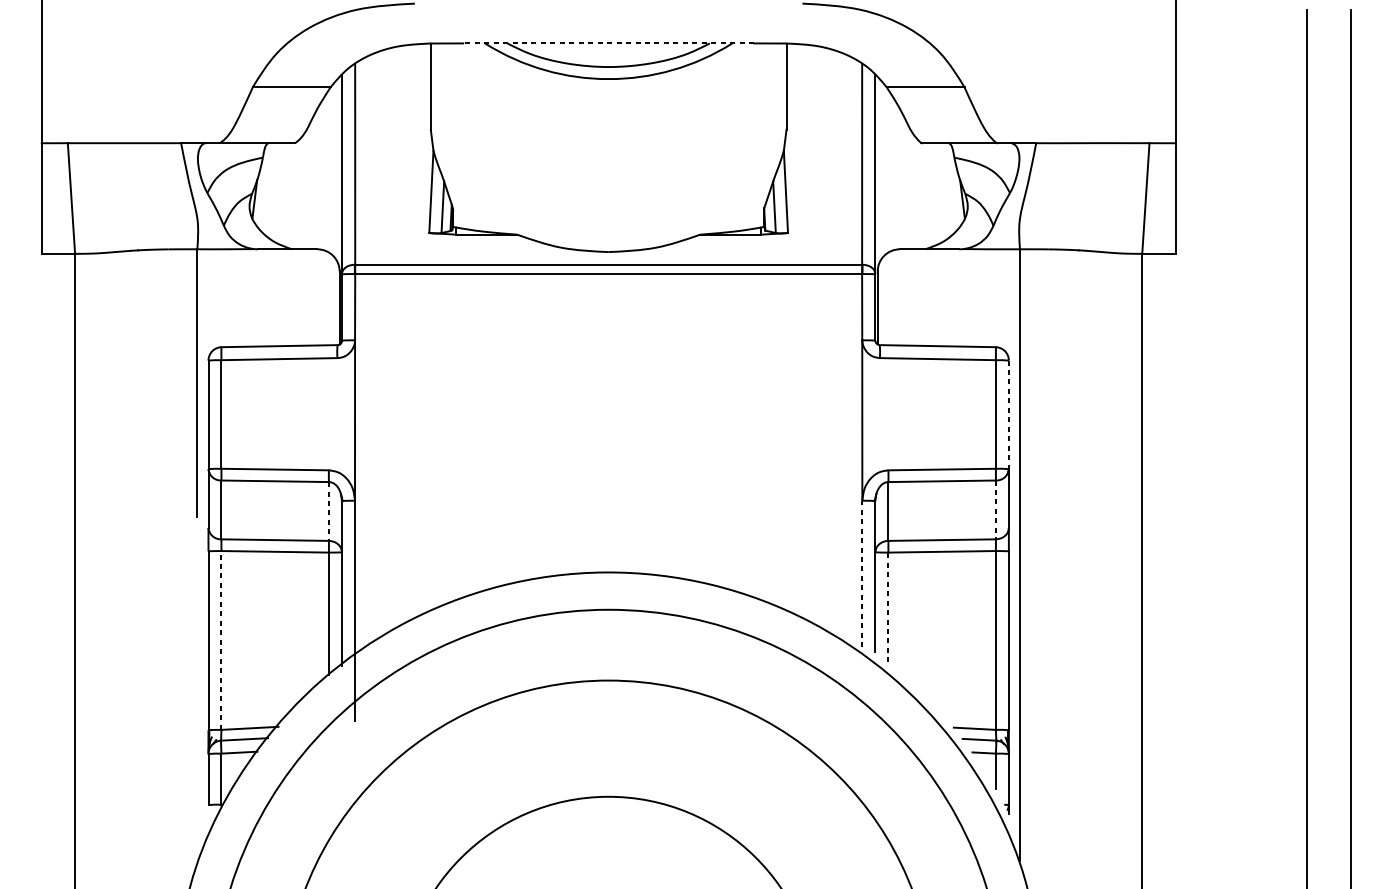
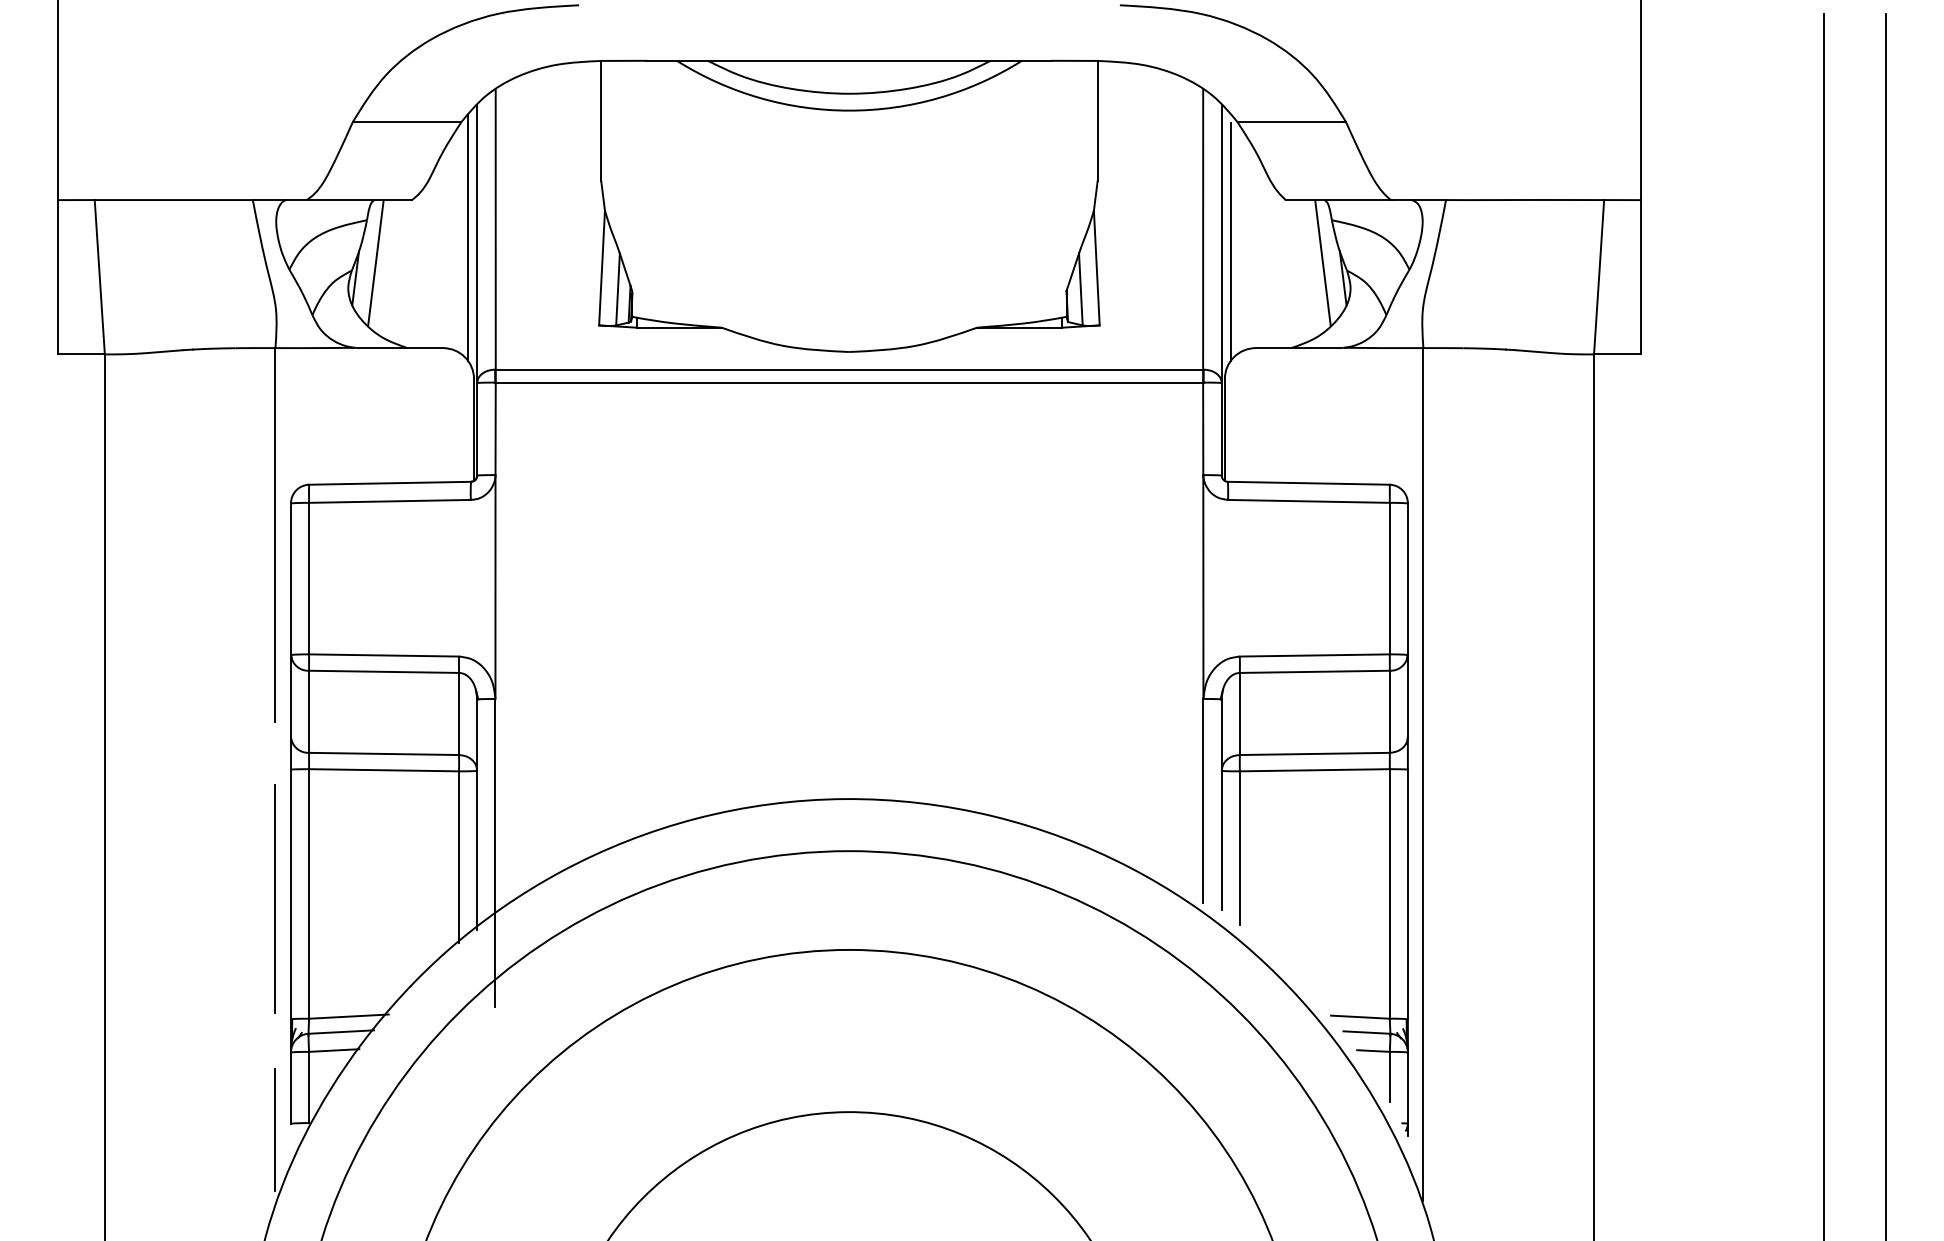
line: (608, 43) -> (849, 60), dashed -> solid
line: (334, 170) -> (467, 237), added
line: (881, 172) -> (1230, 241), added
line: (269, 187) -> (375, 262), added
line: (947, 187) -> (1322, 262), added
line: (1008, 415) -> (1407, 579), dashed -> solid
line: (995, 510) -> (1389, 712), dashed -> solid
line: (329, 511) -> (459, 714), dashed -> solid
line: (862, 573) -> (1203, 800), dashed -> solid
line: (888, 607) -> (1239, 847), dashed -> solid
line: (221, 640) -> (309, 893), dashed -> solid
line: (196, 643) -> (274, 898), added
line: (197, 809) -> (275, 1129), added

